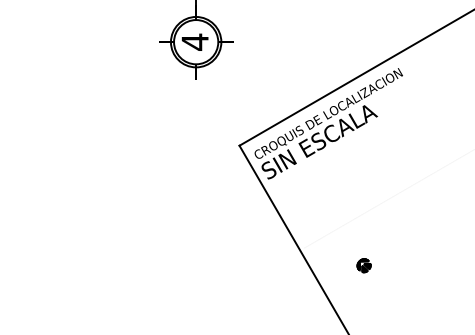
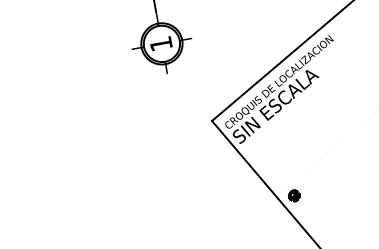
text: (194, 41) -> (160, 43), 4 -> 1
part: (363, 265) -> (293, 195), moved

